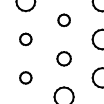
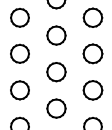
part: (64, 20) -> (56, 35), size x1.67
part: (25, 39) -> (19, 53), size x1.67
part: (64, 59) -> (56, 72), size x1.43
part: (25, 78) -> (19, 90), size x1.67

